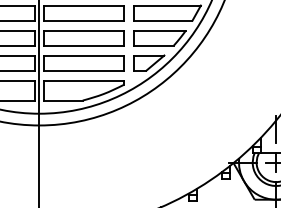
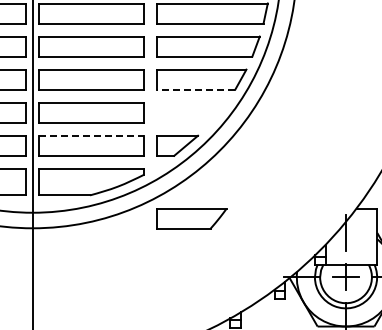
line: (163, 20) -> (196, 89), solid -> dashed
part: (159, 37) -> (191, 218), moved
line: (83, 55) -> (91, 135), solid -> dashed

